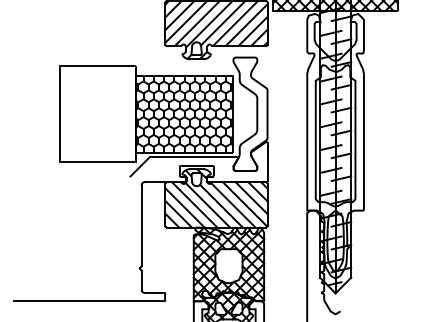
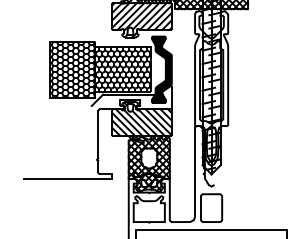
hatch: (97, 113) -> (72, 69), added
fill: (249, 113) -> (161, 69), added

